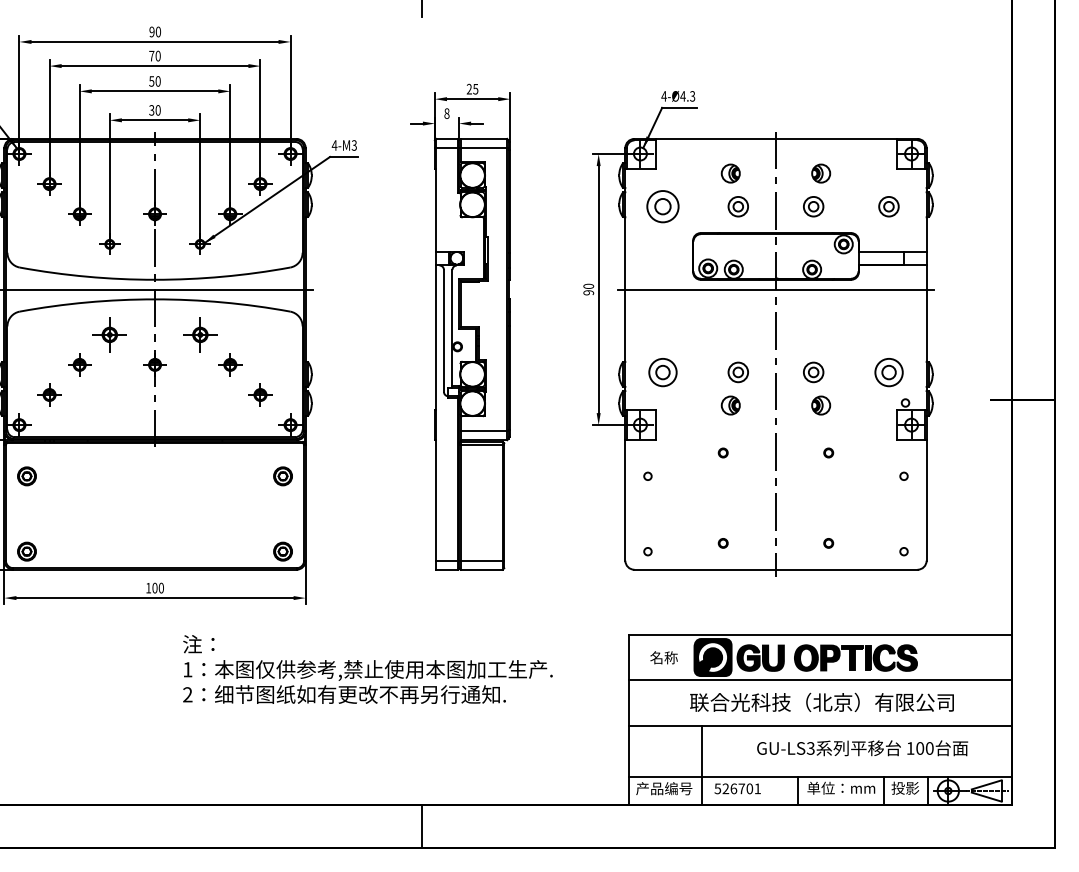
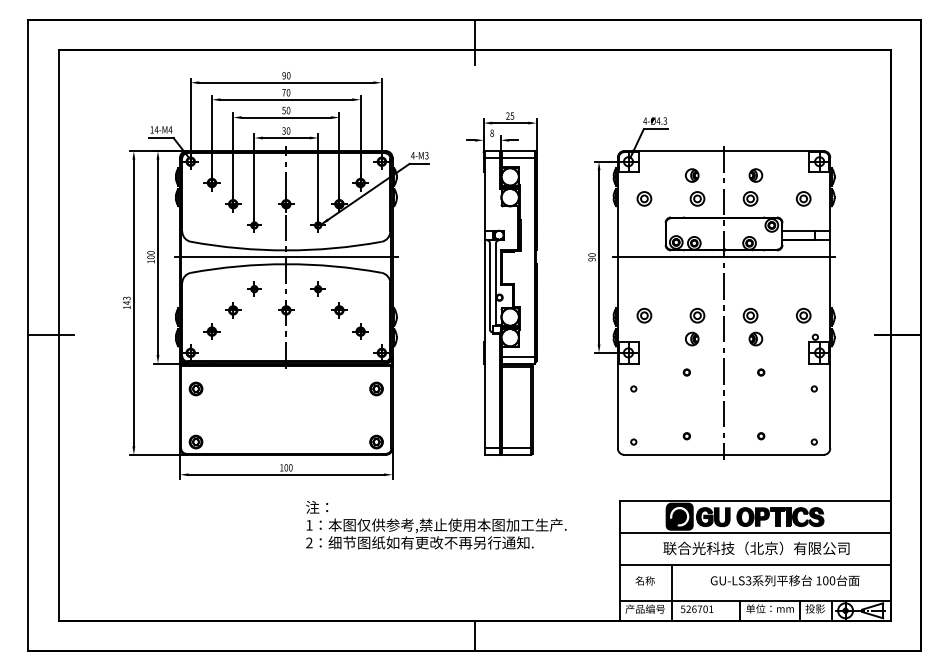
part: (663, 206) -> (644, 198), size x0.62
part: (109, 333) -> (254, 288), size x0.62
part: (199, 333) -> (317, 288), size x0.62
part: (663, 372) -> (644, 315), size x0.71
part: (888, 372) -> (803, 315), size x0.71
text: (663, 657) -> (644, 580), moved

